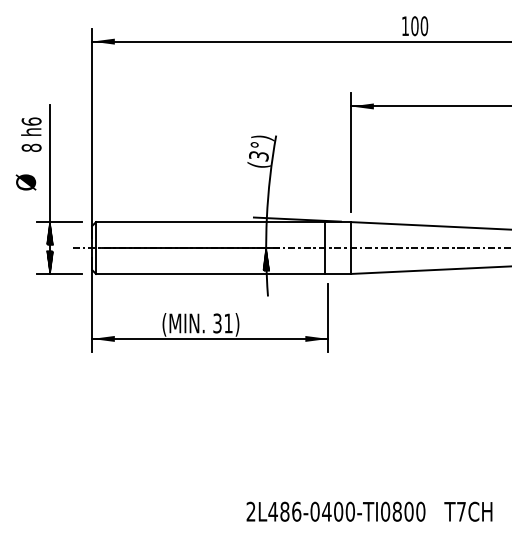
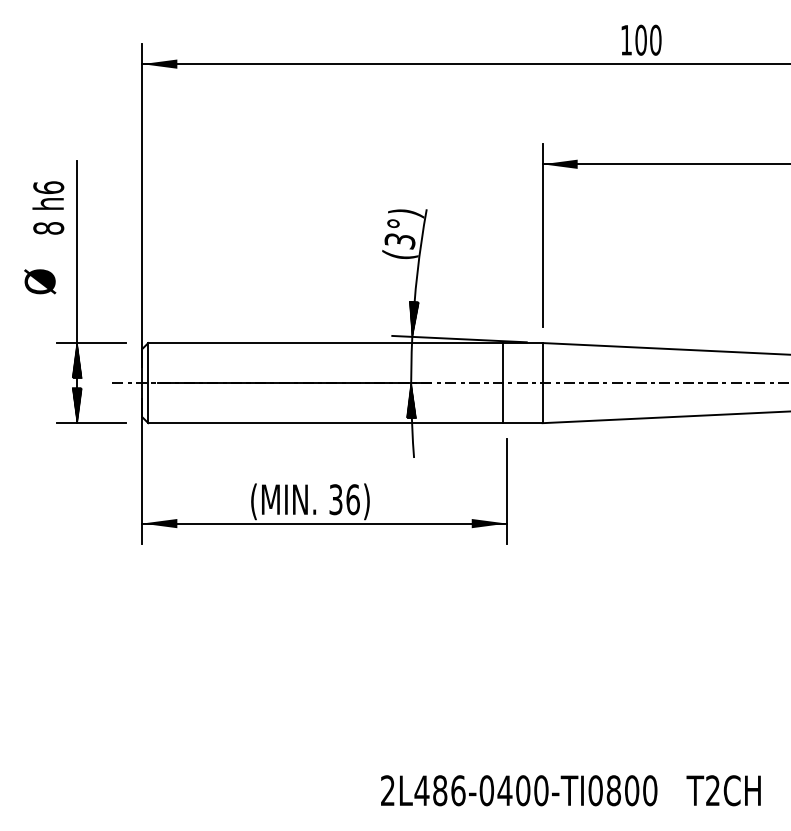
hatch: (268, 206) -> (414, 318), added
text: (228, 323) -> (352, 499), 31) -> 36)
text: (461, 511) -> (713, 790), T7CH -> T2CH

